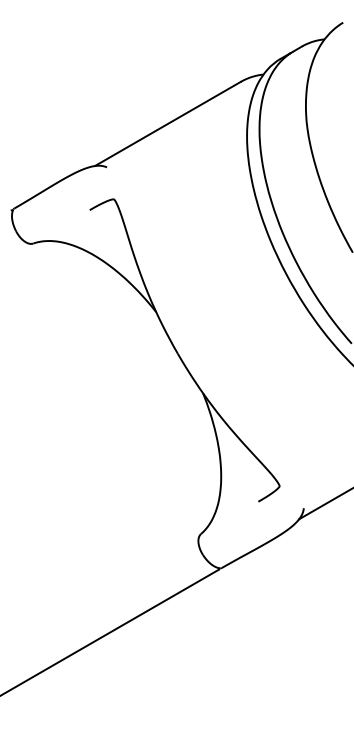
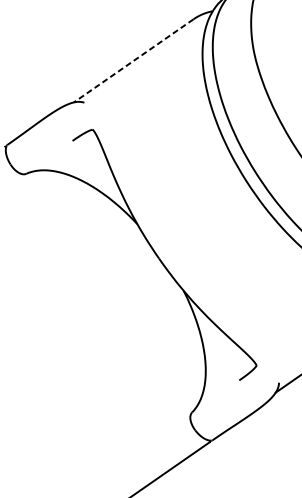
line: (167, 124) -> (133, 61), solid -> dashed

